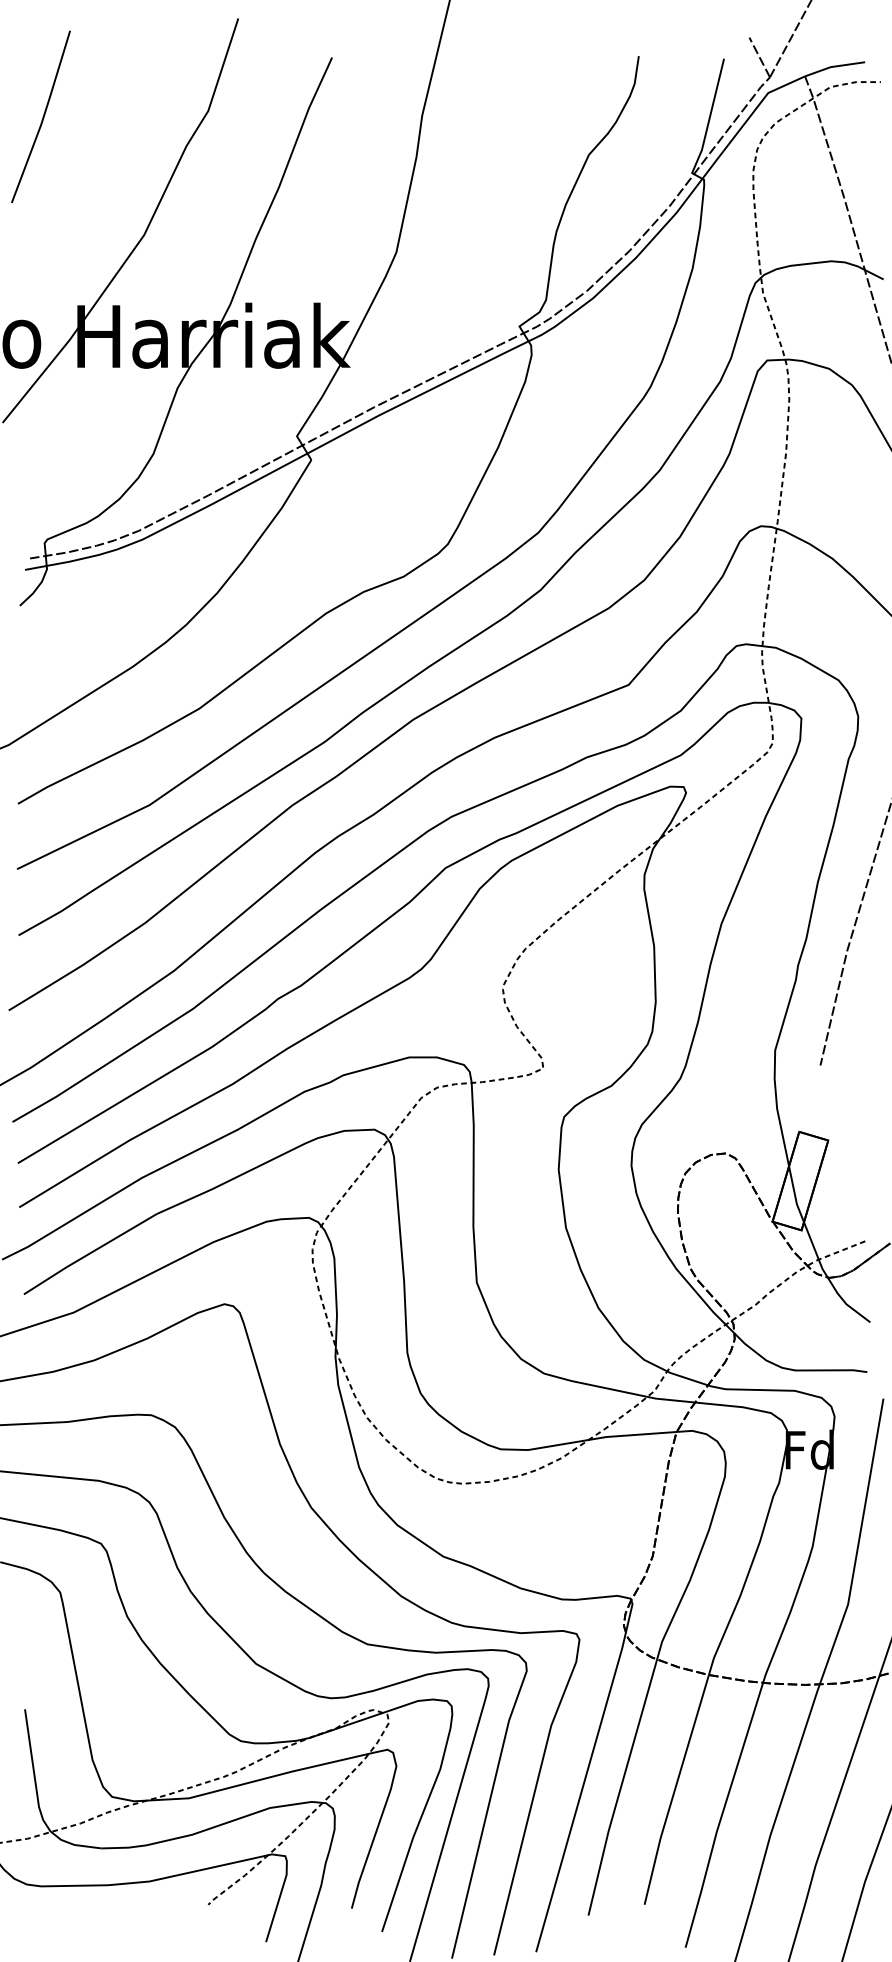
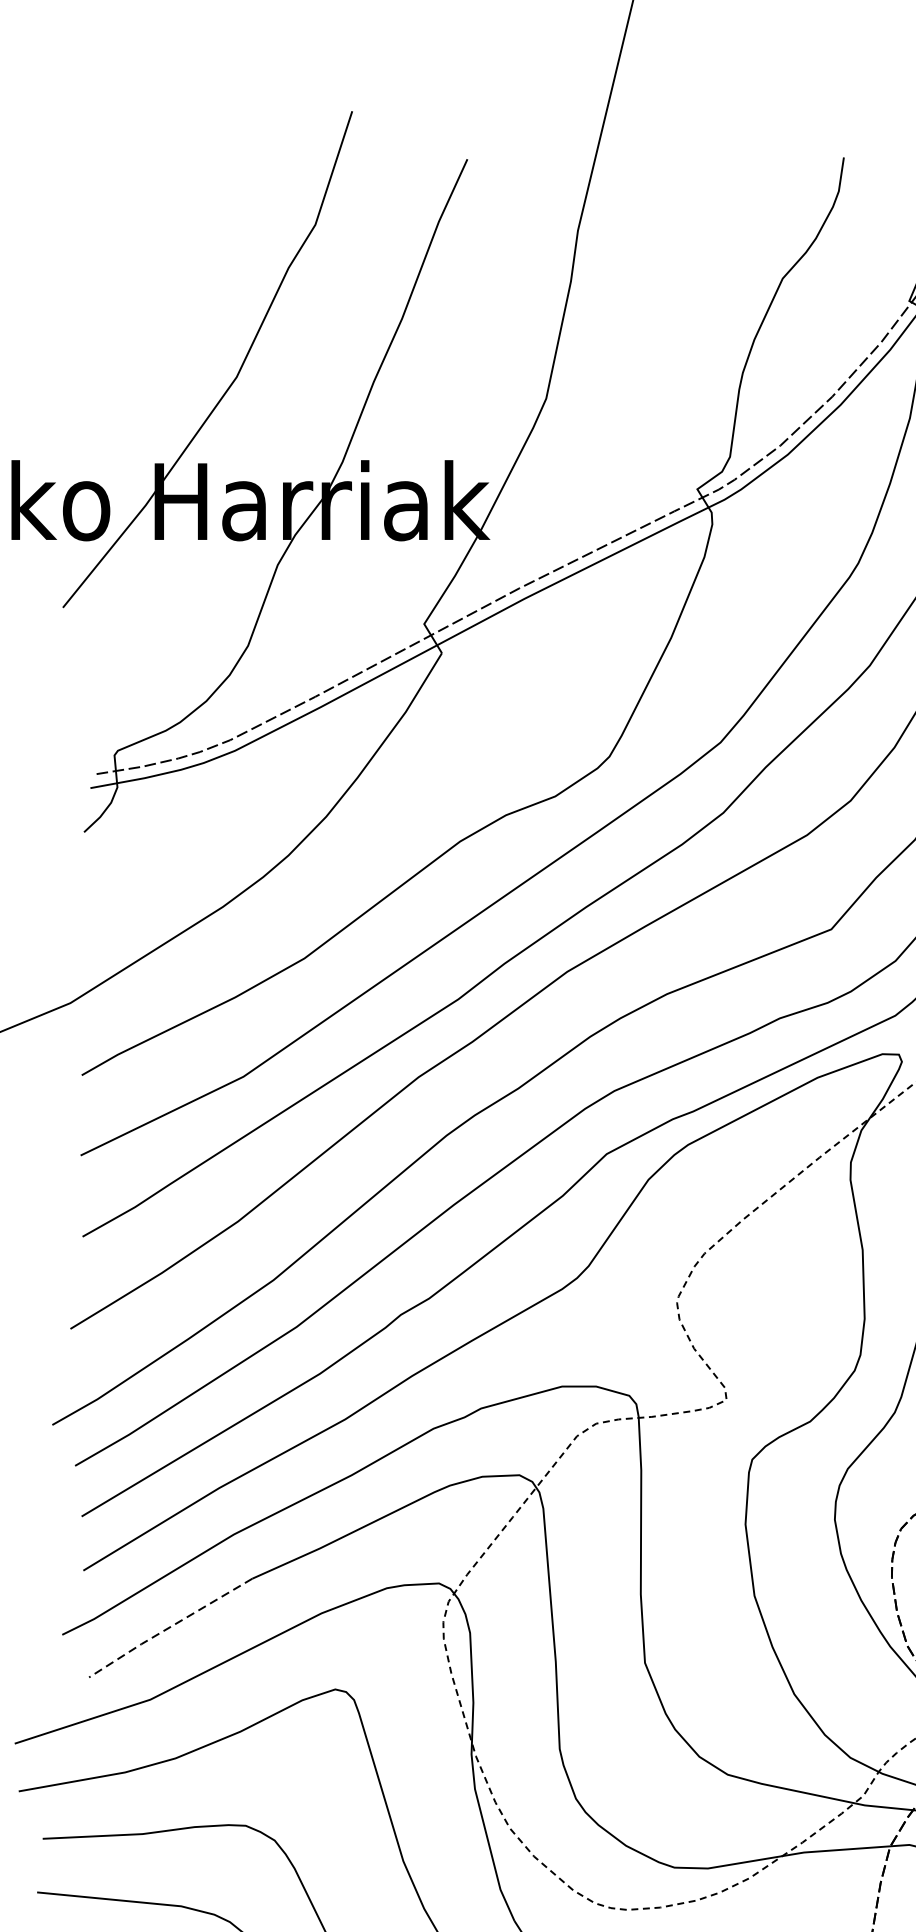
line: (42, 116) -> (111, 231), removed
line: (88, 1254) -> (168, 1628), solid -> dashed

